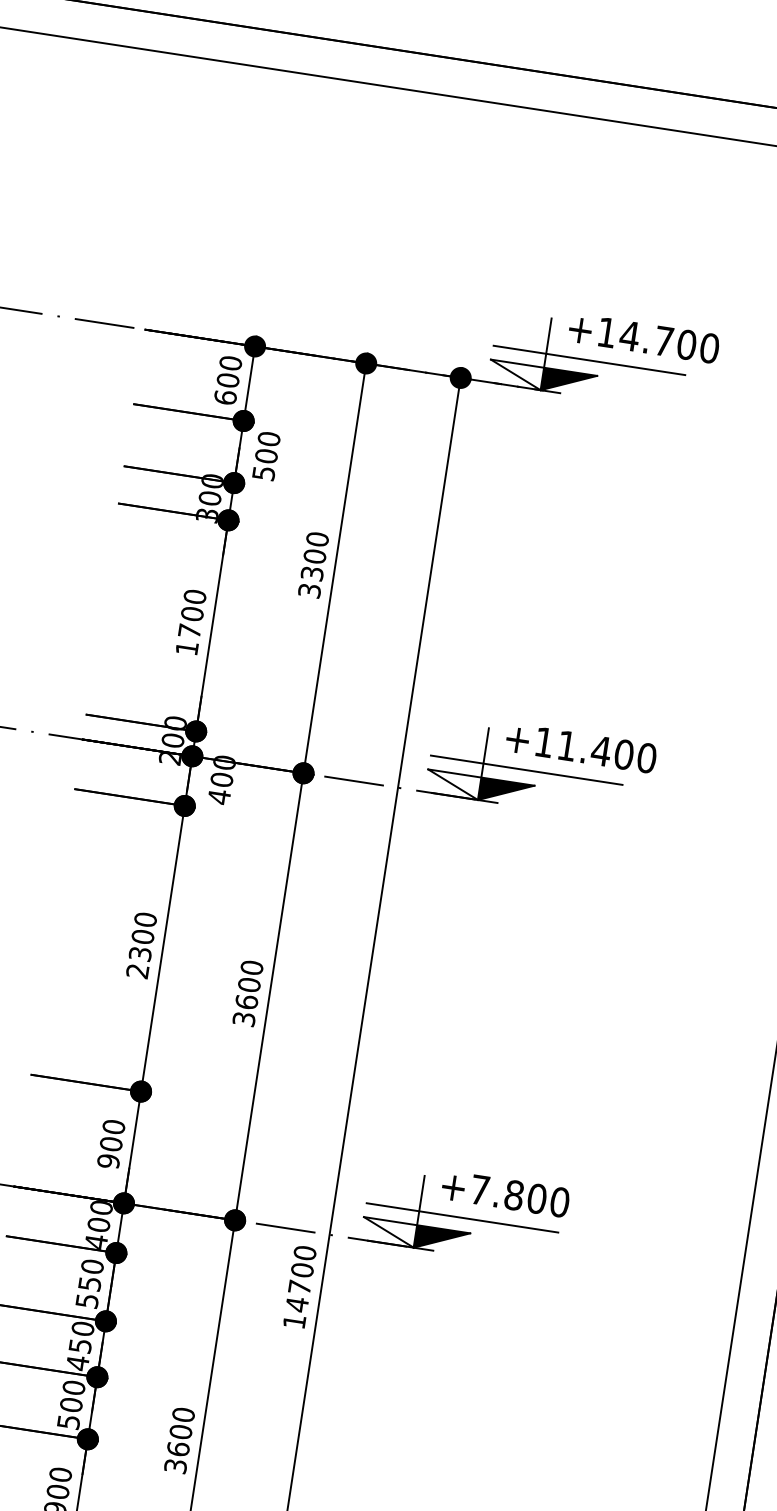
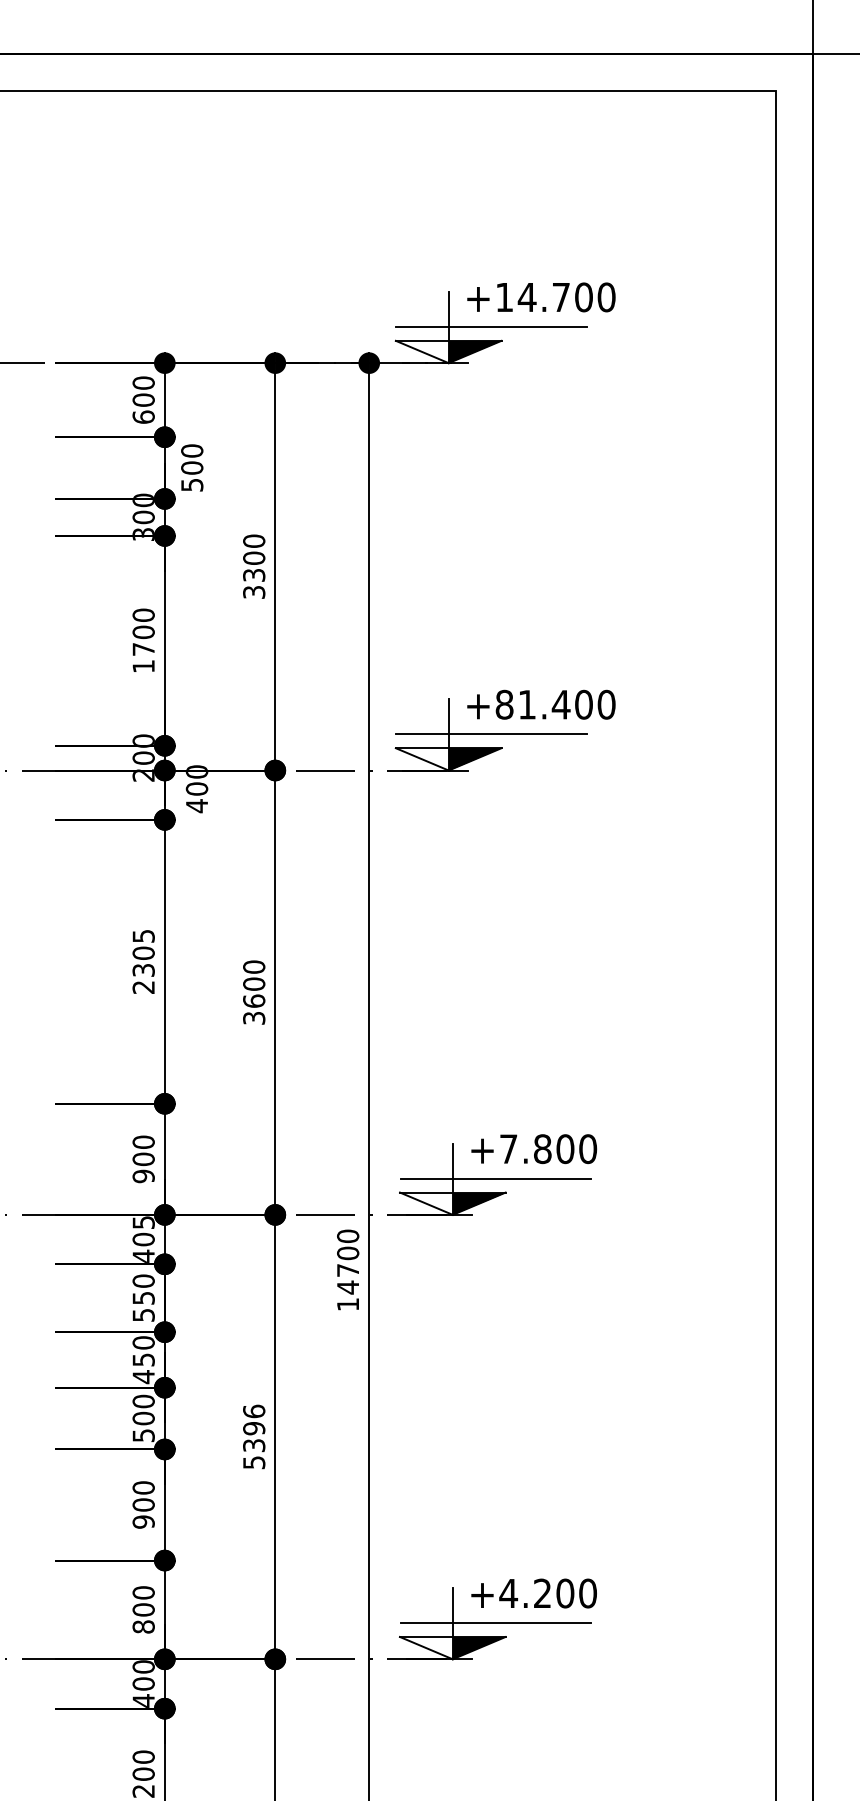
text: (544, 742) -> (504, 704), +11.400 -> +81.400
text: (145, 918) -> (143, 935), 2300 -> 2305
text: (101, 1207) -> (143, 1222), 400 -> 405
text: (180, 1440) -> (254, 1436), 3600 -> 5396

